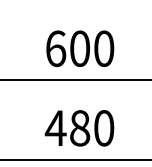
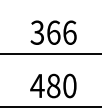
text: (79, 48) -> (53, 32), 600 -> 366

